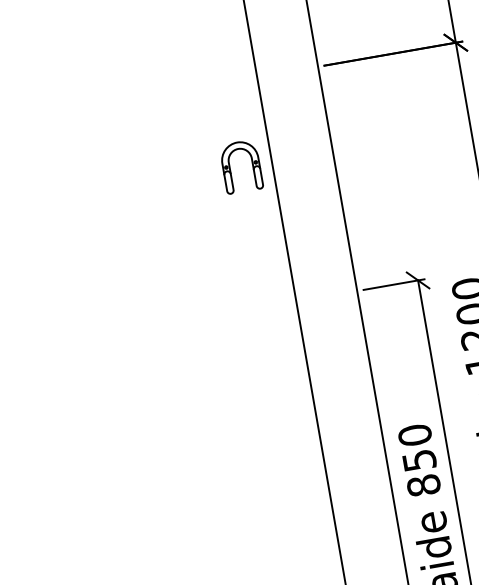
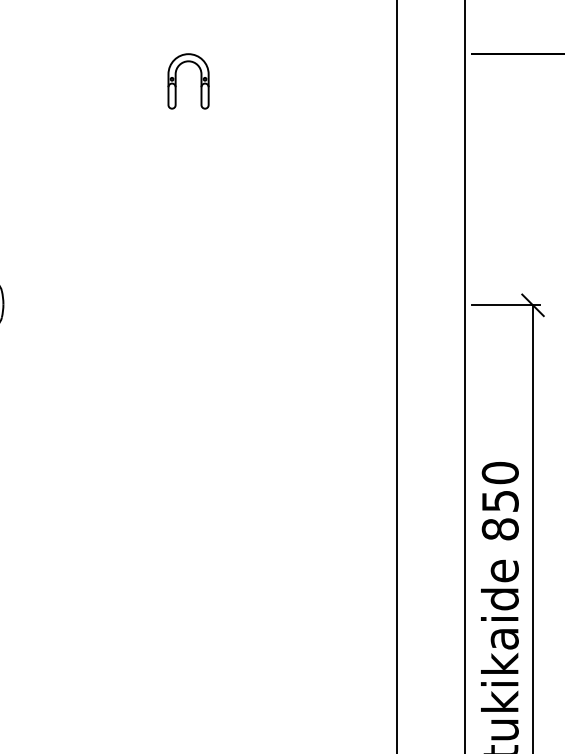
part: (230, 168) -> (176, 81), moved

